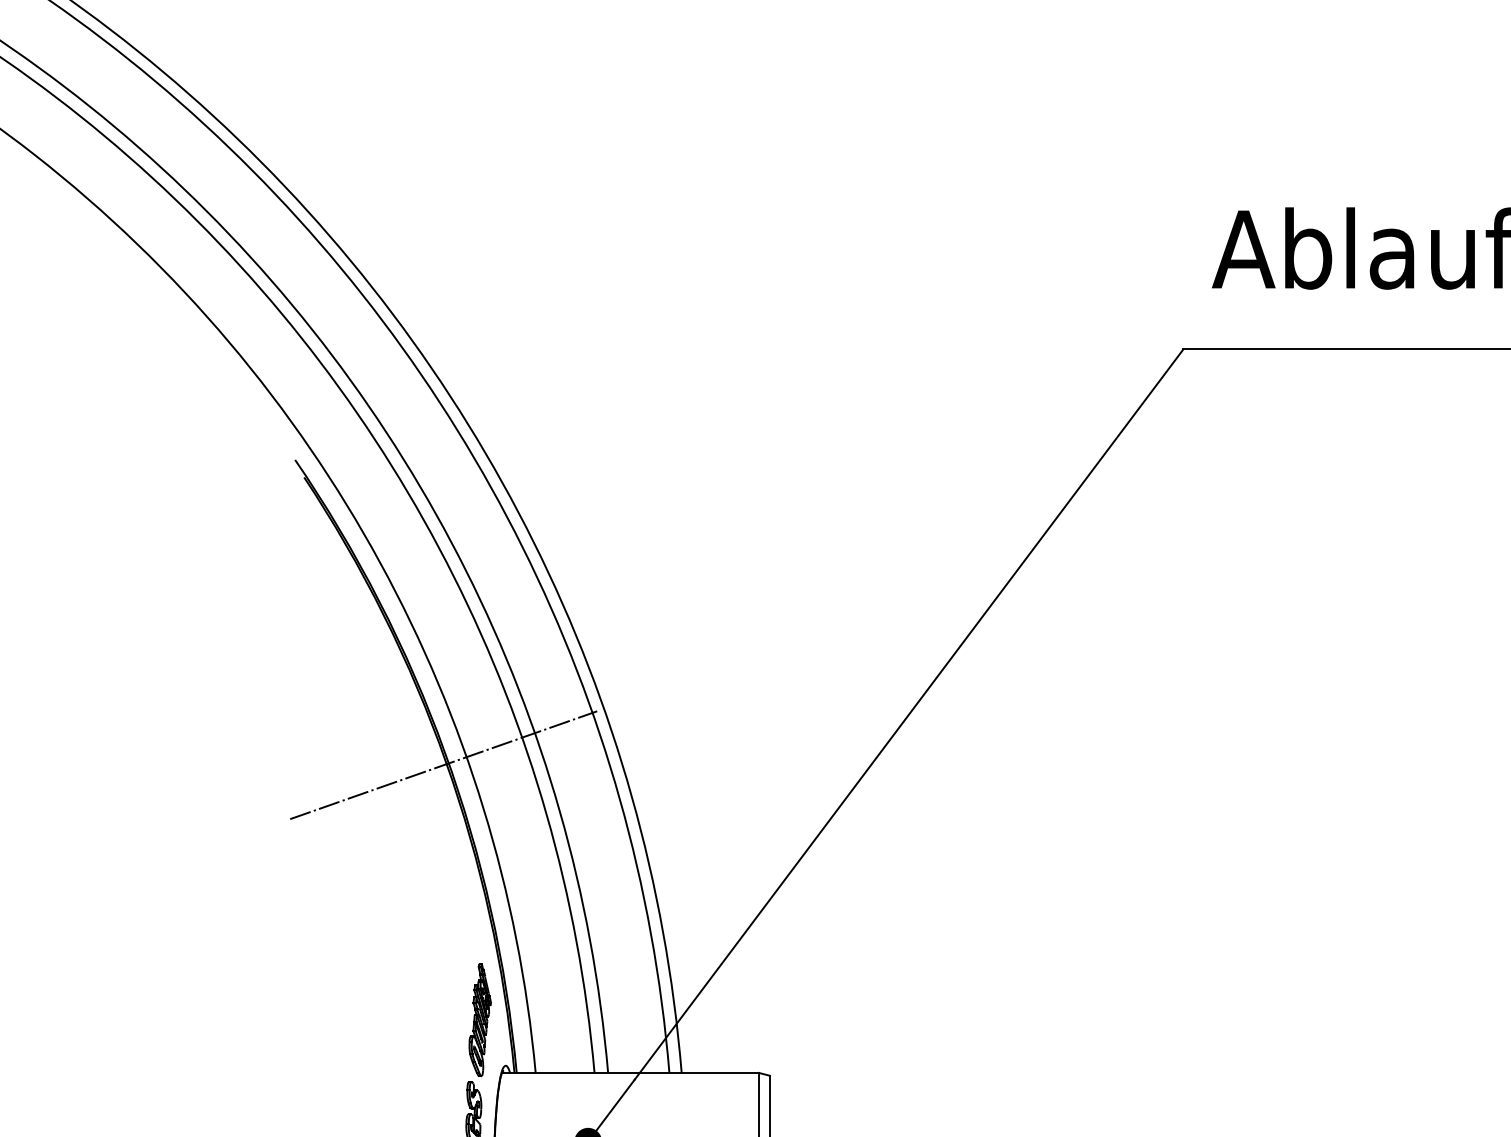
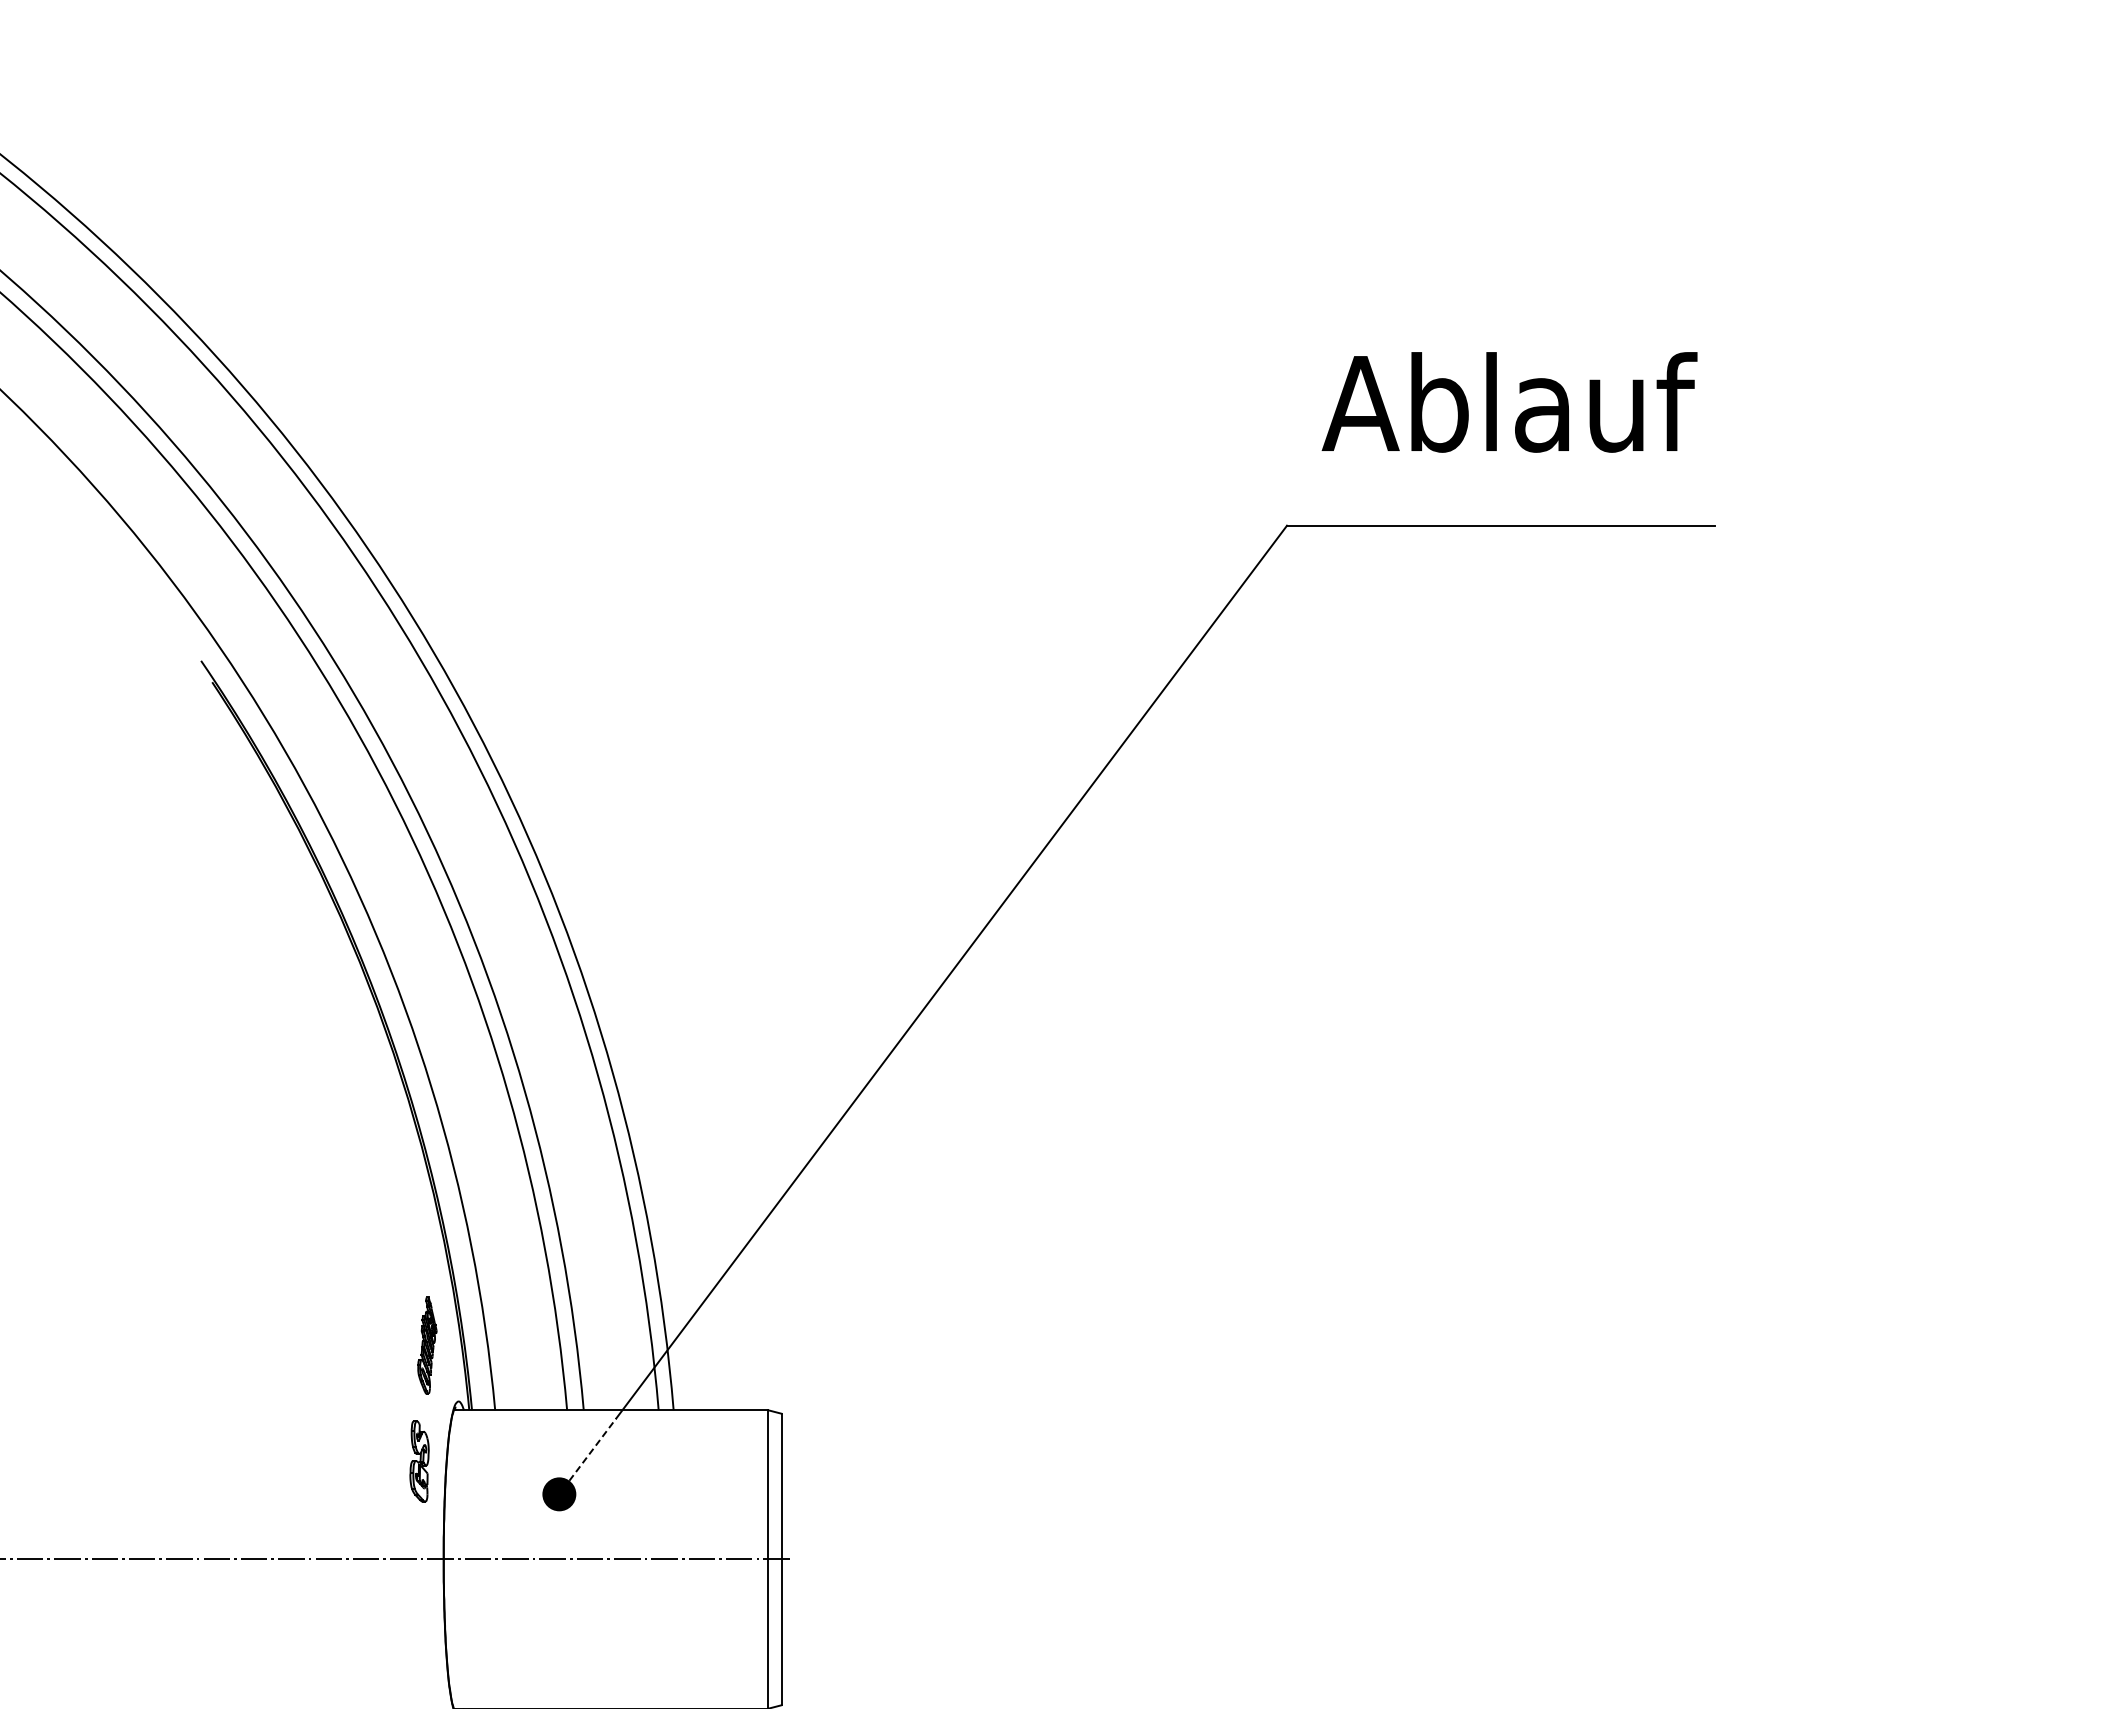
line: (443, 765) -> (382, 1034), removed
part: (480, 1019) -> (427, 1345), size x0.7
line: (616, 1105) -> (593, 1449), solid -> dashed

